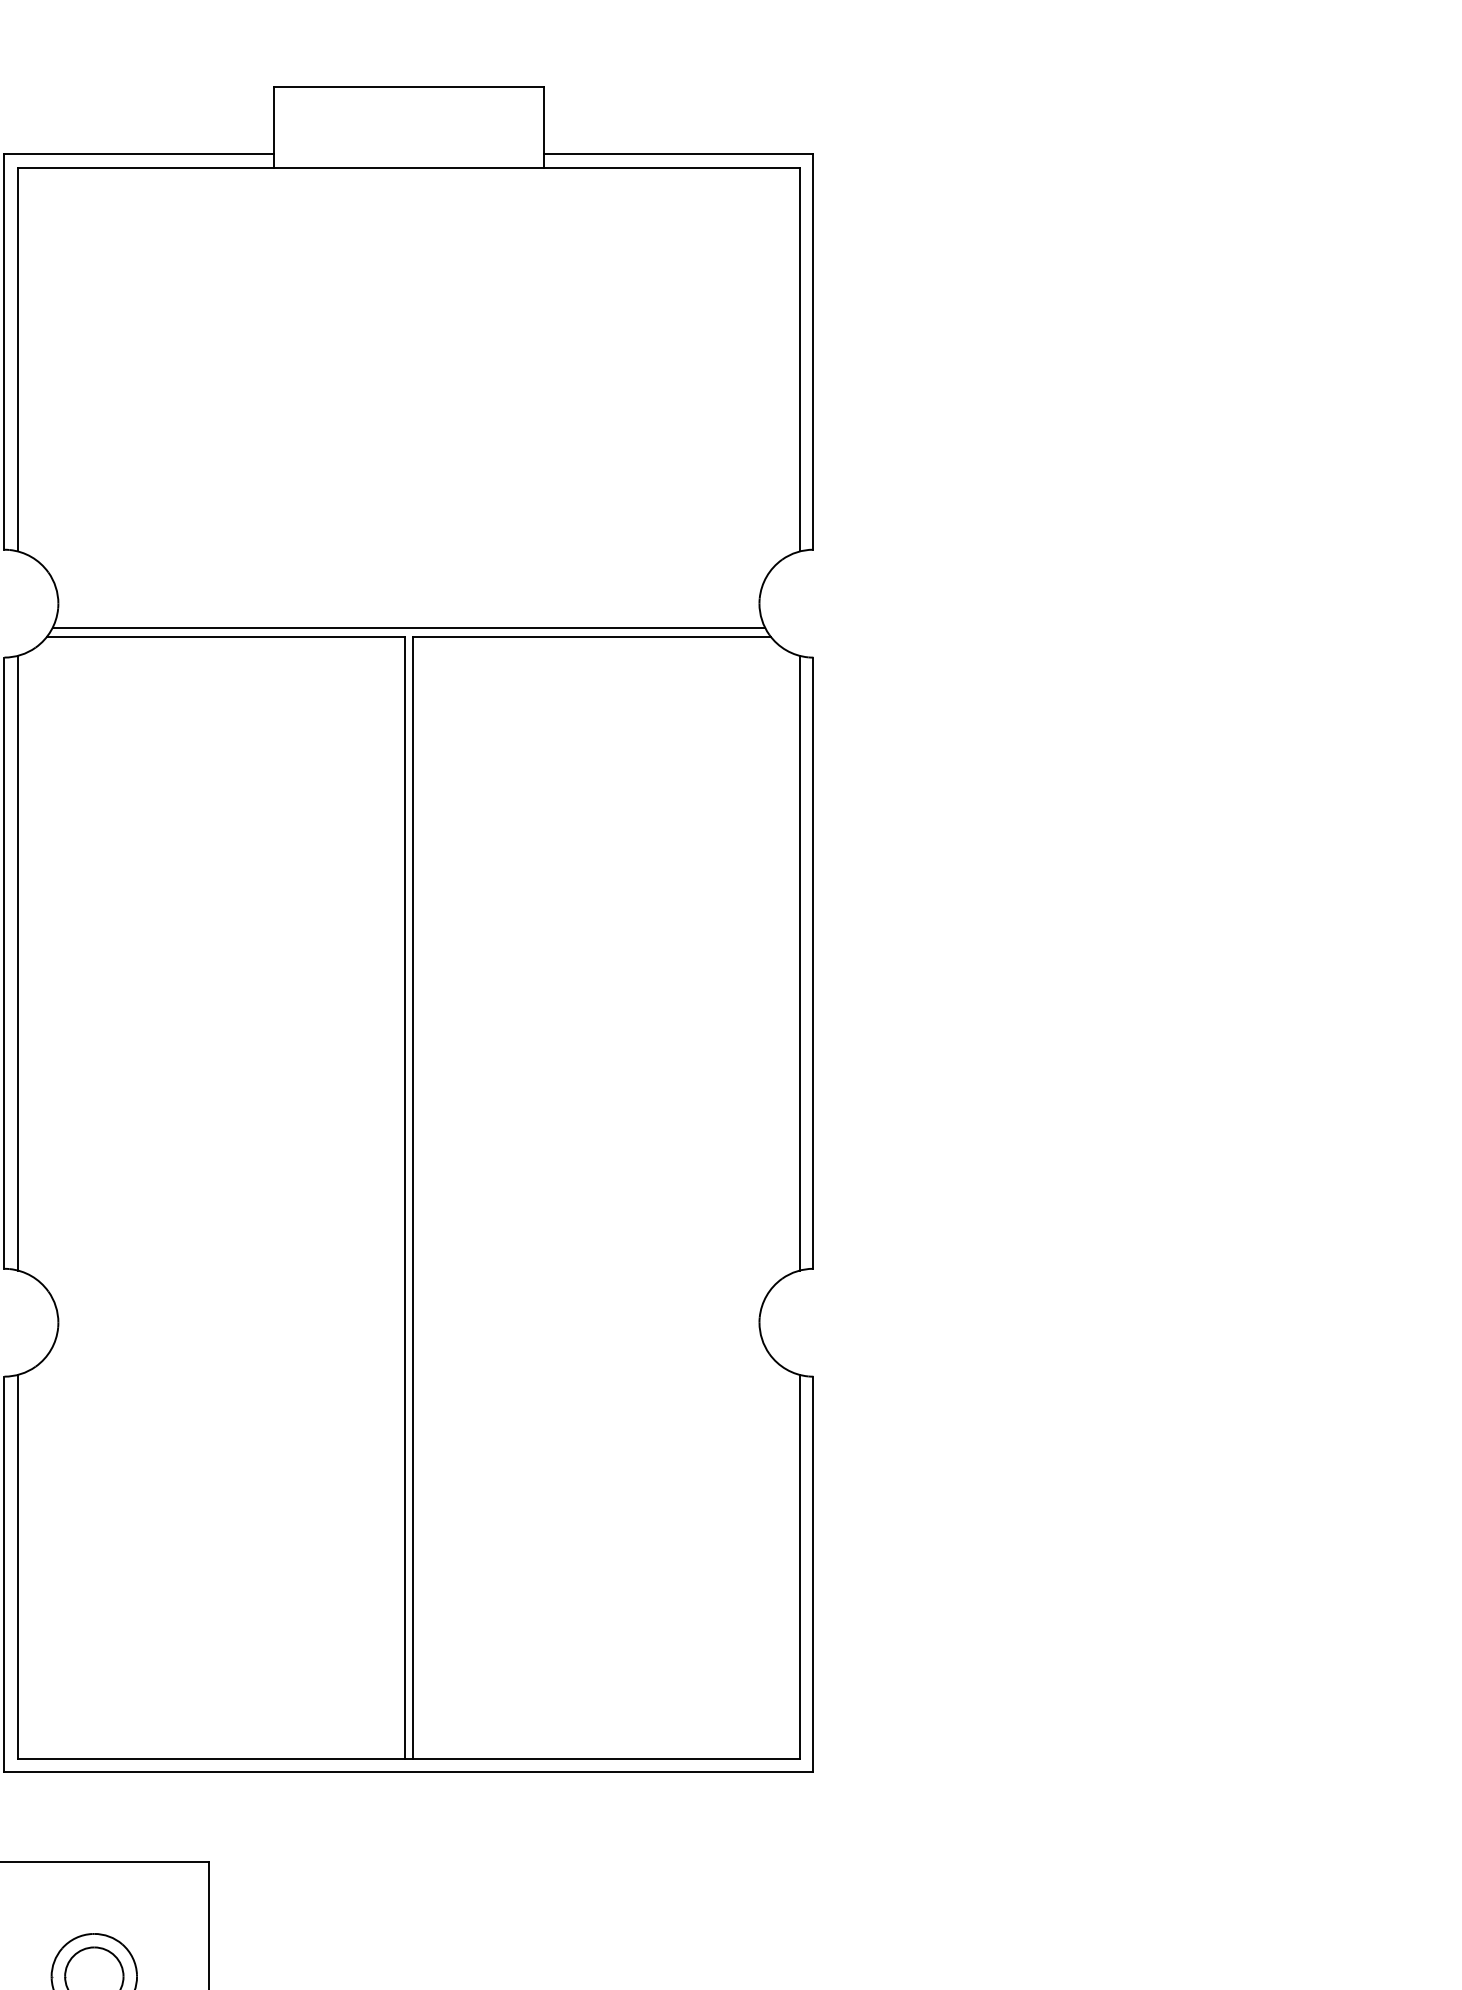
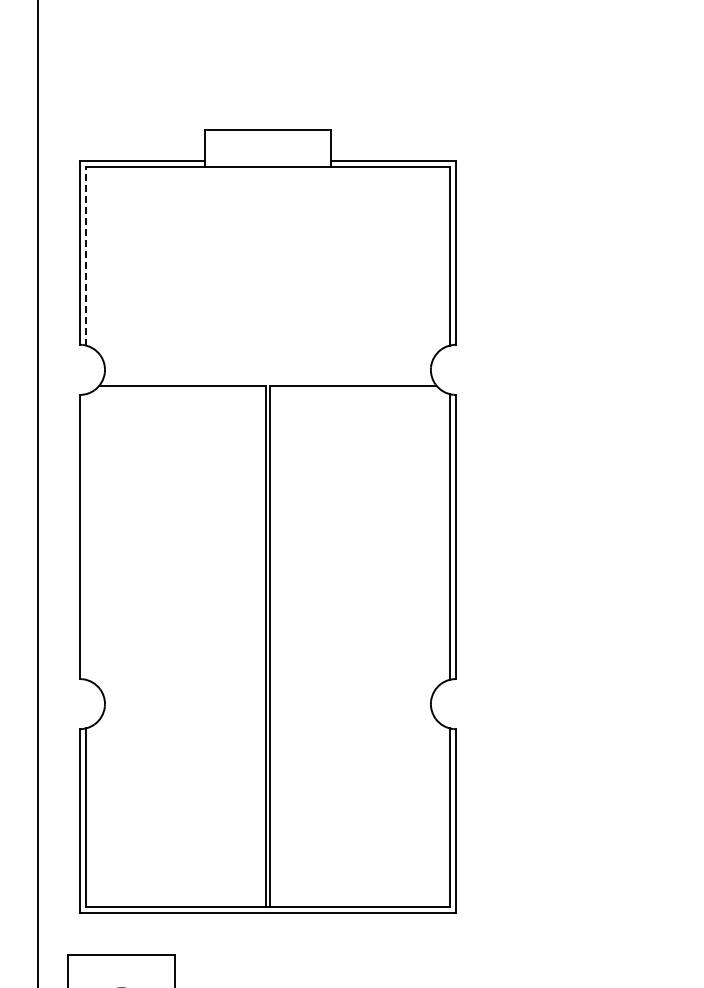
line: (18, 357) -> (86, 255), solid -> dashed
line: (407, 628) -> (267, 381), removed
line: (18, 962) -> (86, 536), removed

